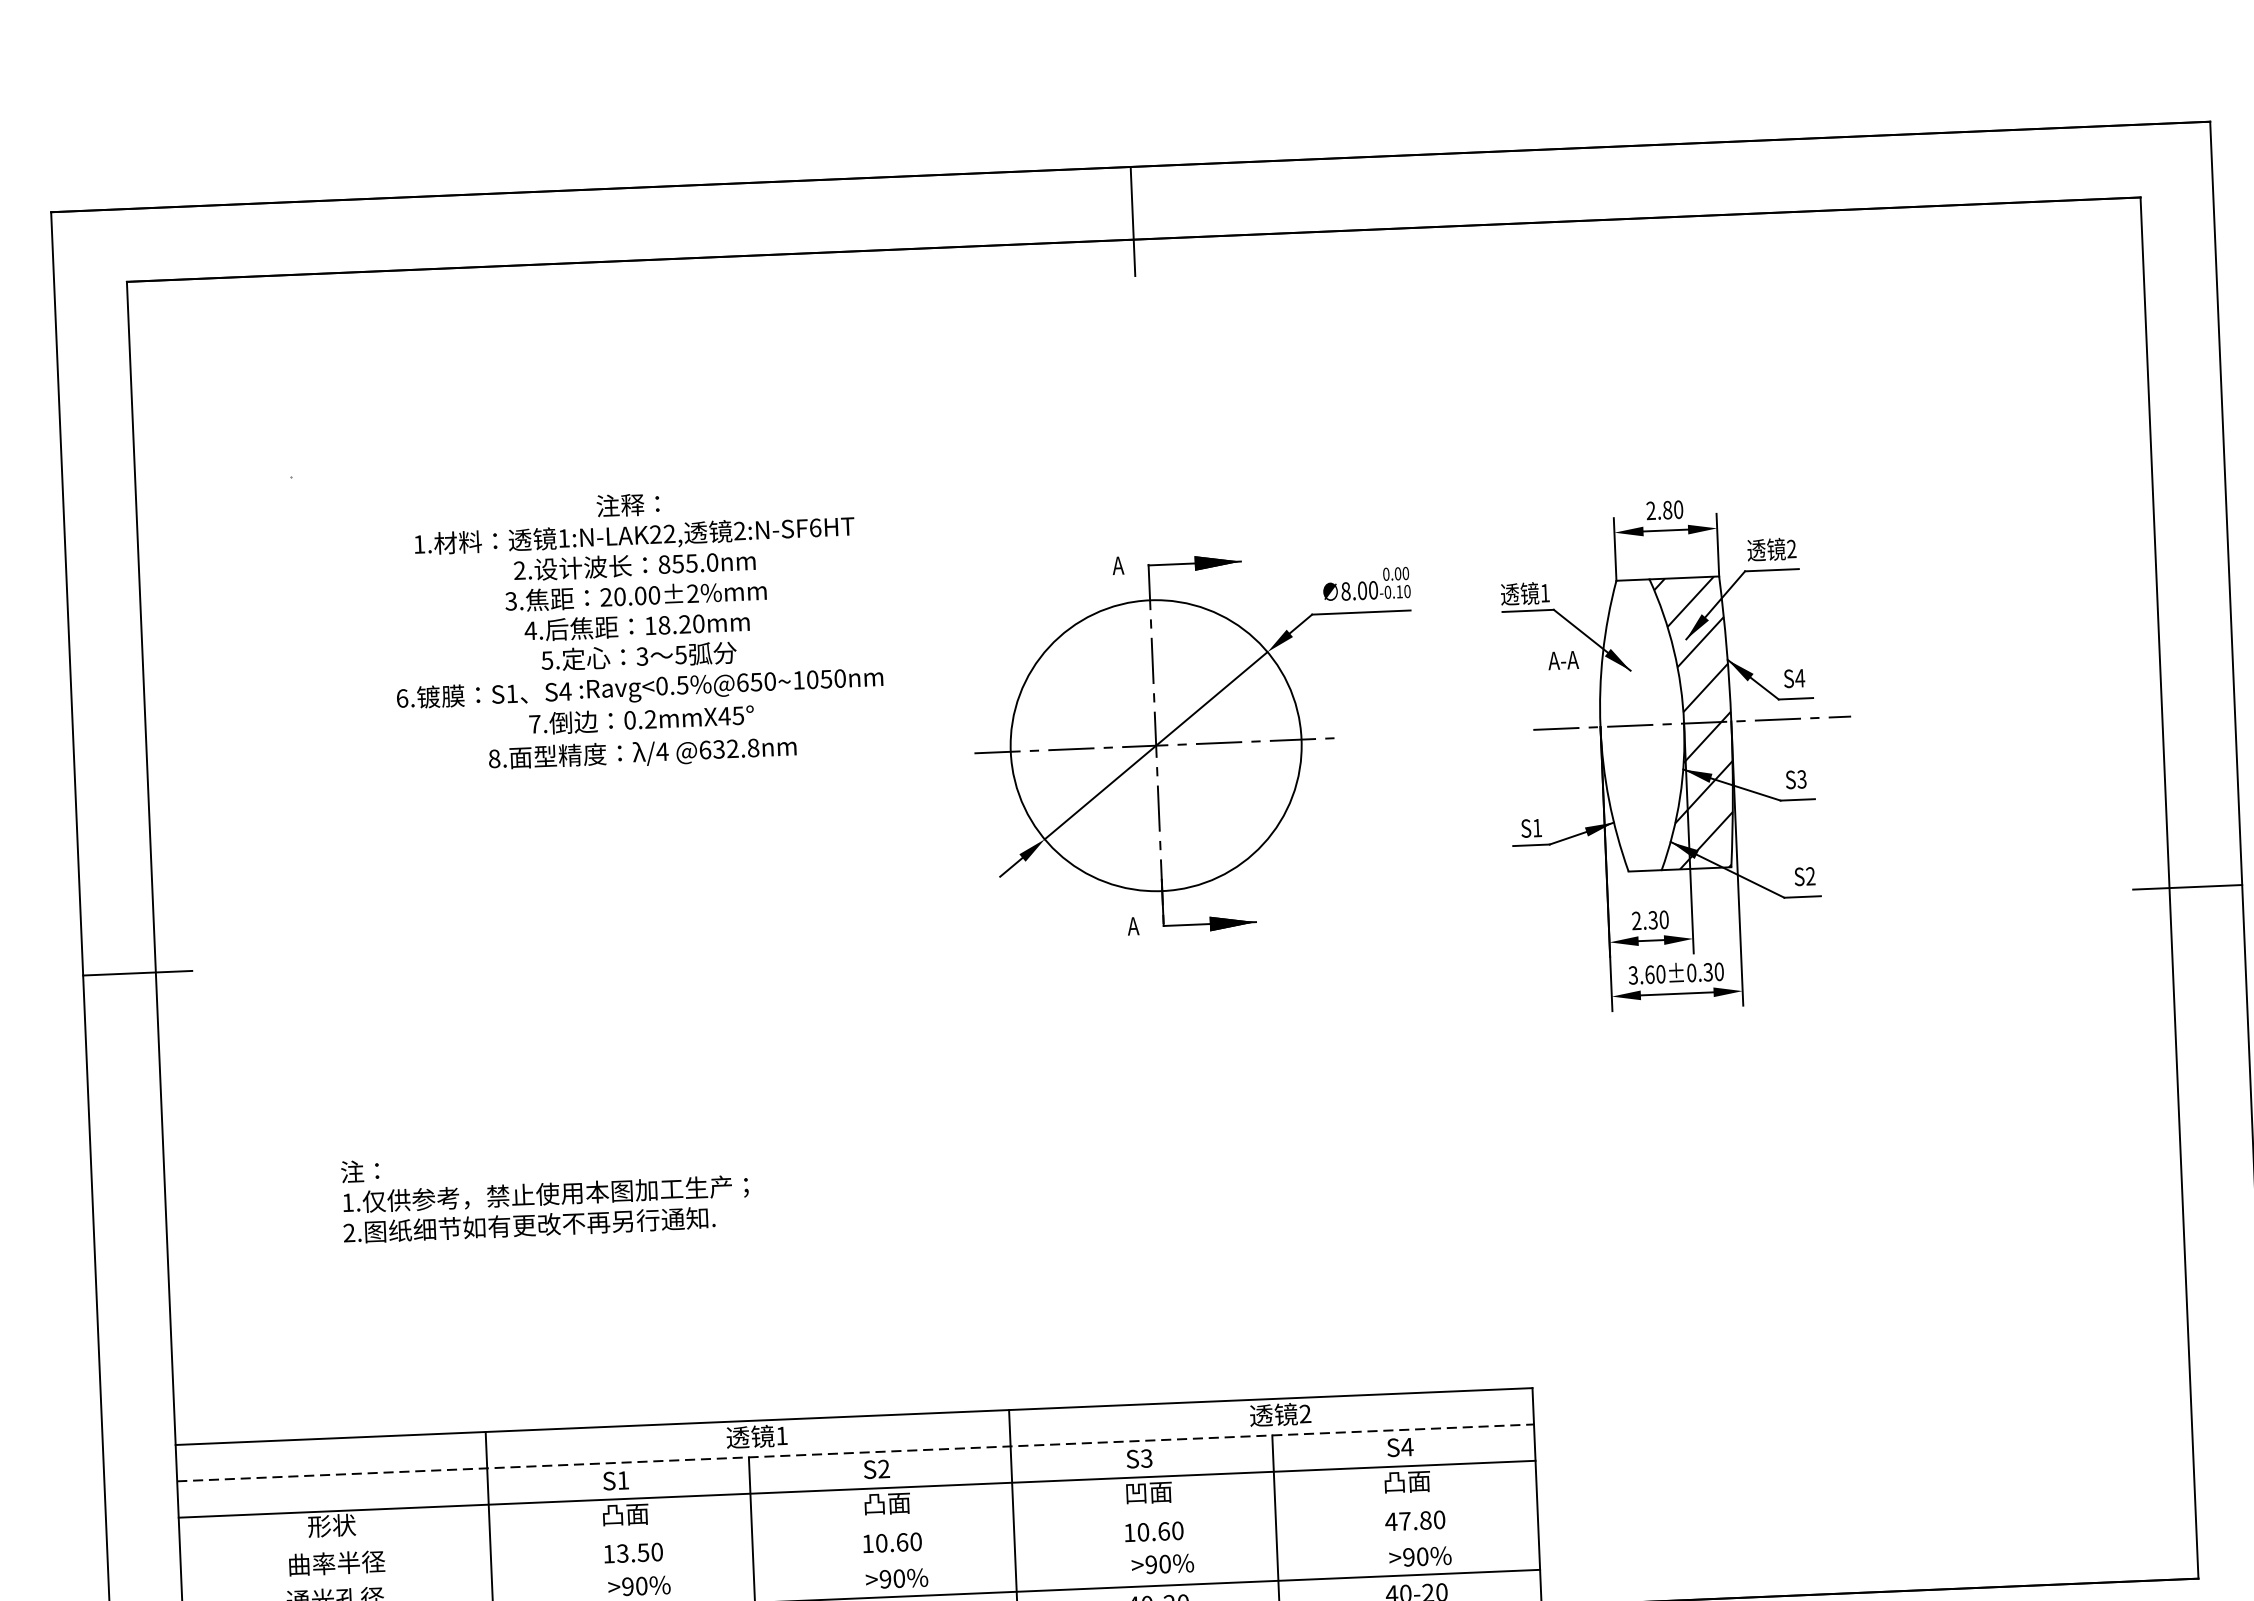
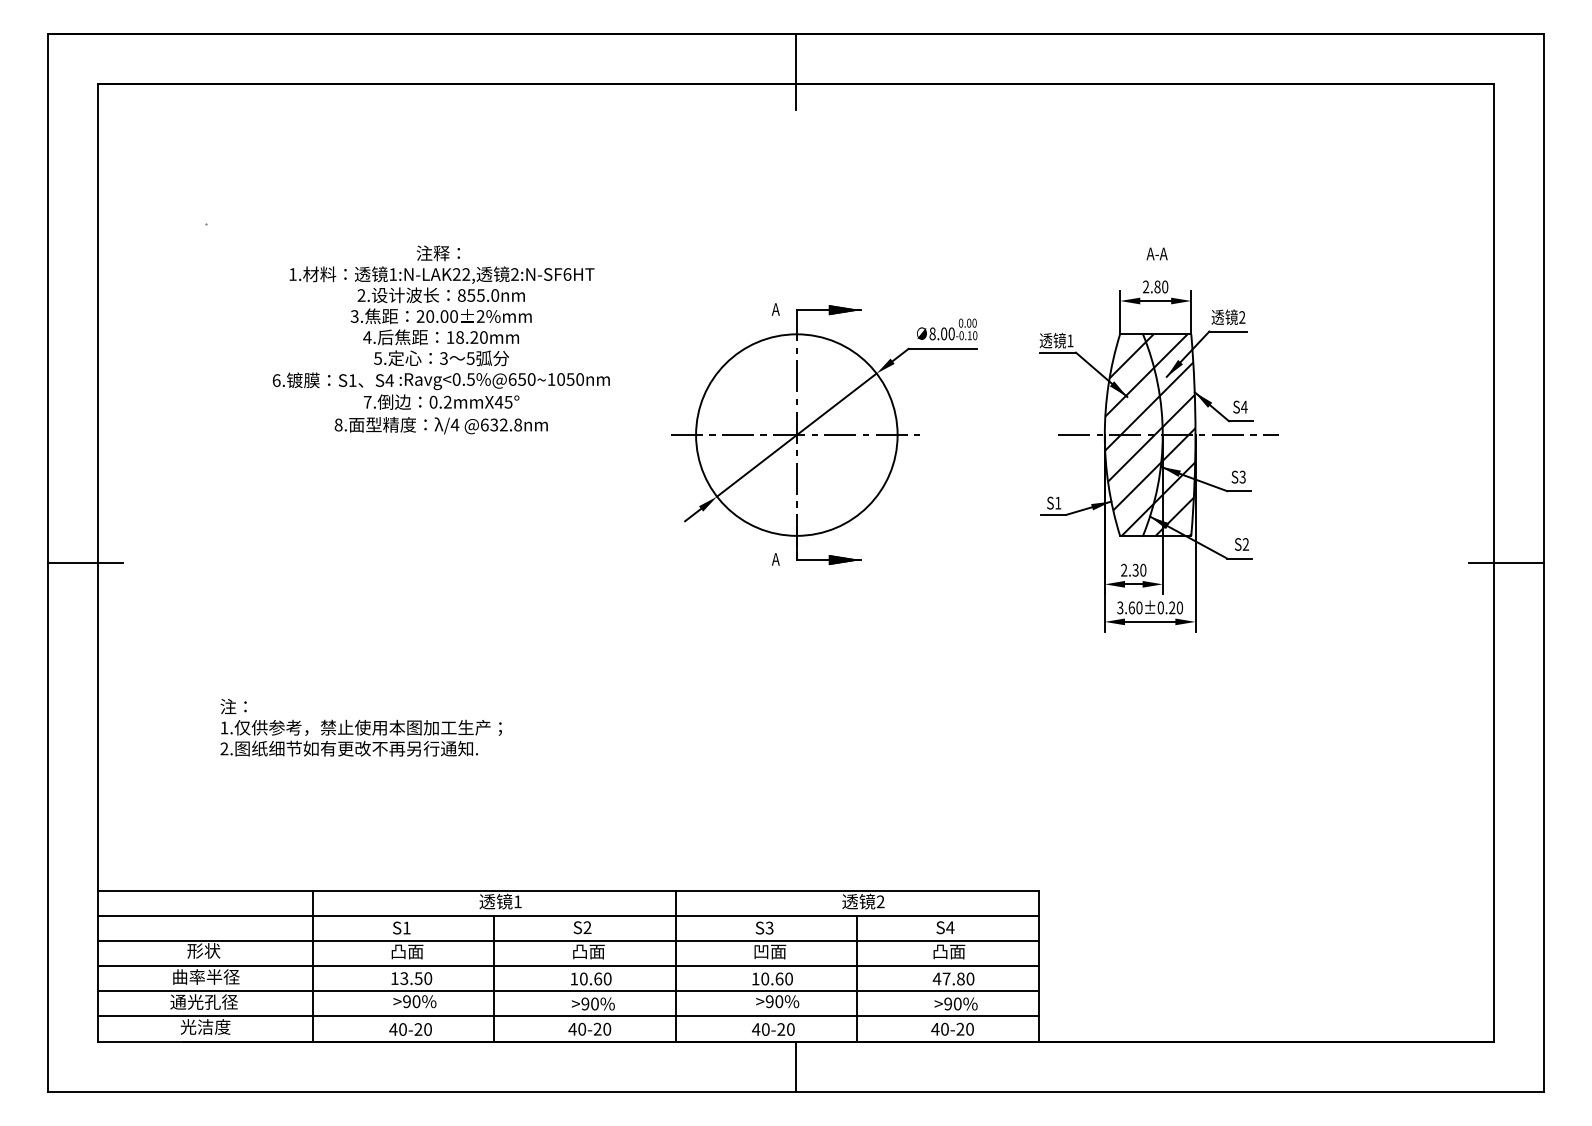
text: (1562, 659) -> (1156, 253), moved
hatch: (1642, 730) -> (1133, 438), added
text: (1708, 973) -> (1172, 608), 3.60±0.30 -> 3.60±0.20
line: (855, 1452) -> (568, 915), dashed -> solid
line: (858, 1526) -> (568, 966), added
line: (860, 1562) -> (568, 991), added

